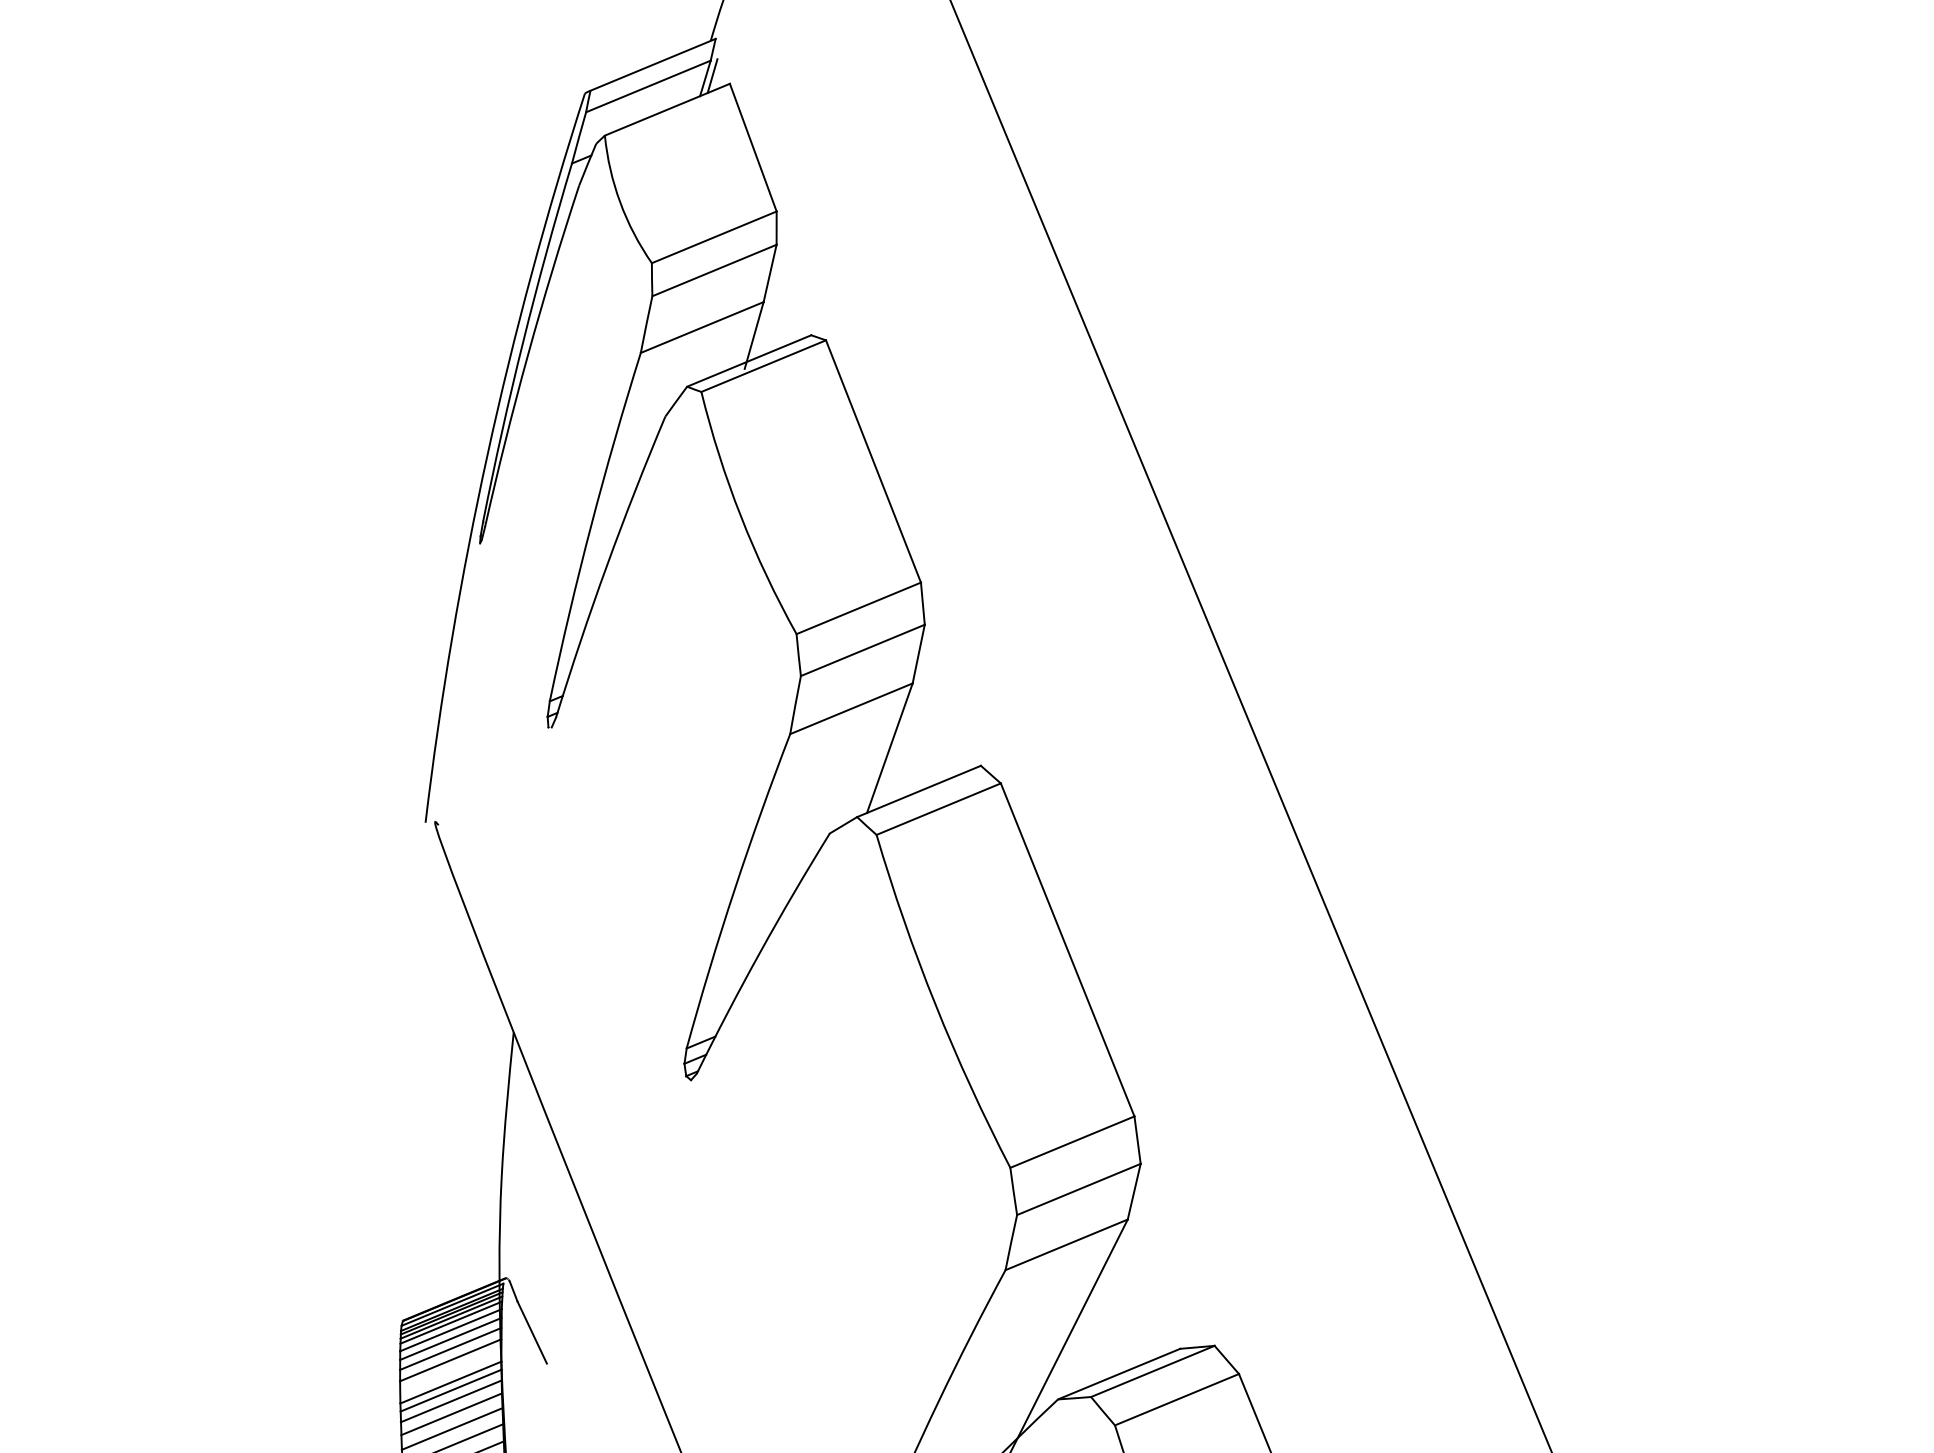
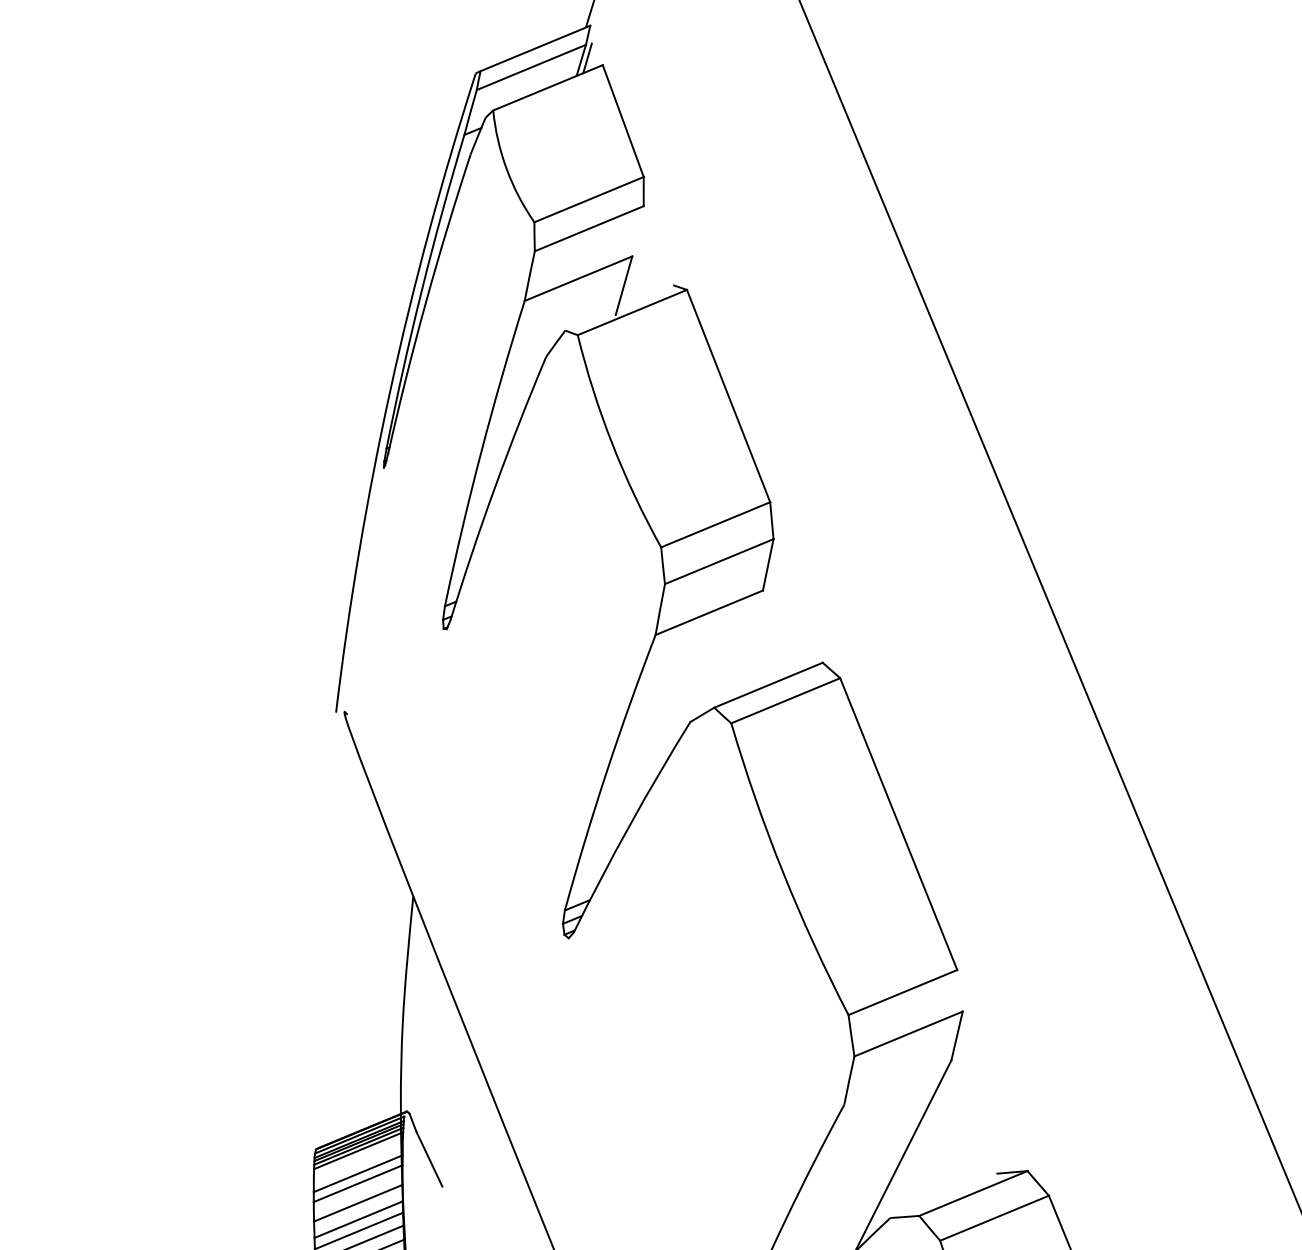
line: (769, 273) -> (637, 231), removed
line: (749, 360) -> (619, 307), removed
line: (889, 748) -> (742, 647), removed
line: (1137, 1139) -> (959, 990), removed
line: (1066, 1244) -> (897, 1082), removed
line: (450, 1330) -> (357, 1157), removed
line: (450, 1338) -> (357, 1164), removed
line: (1119, 1373) -> (944, 1195), removed
line: (450, 1390) -> (357, 1210), removed

